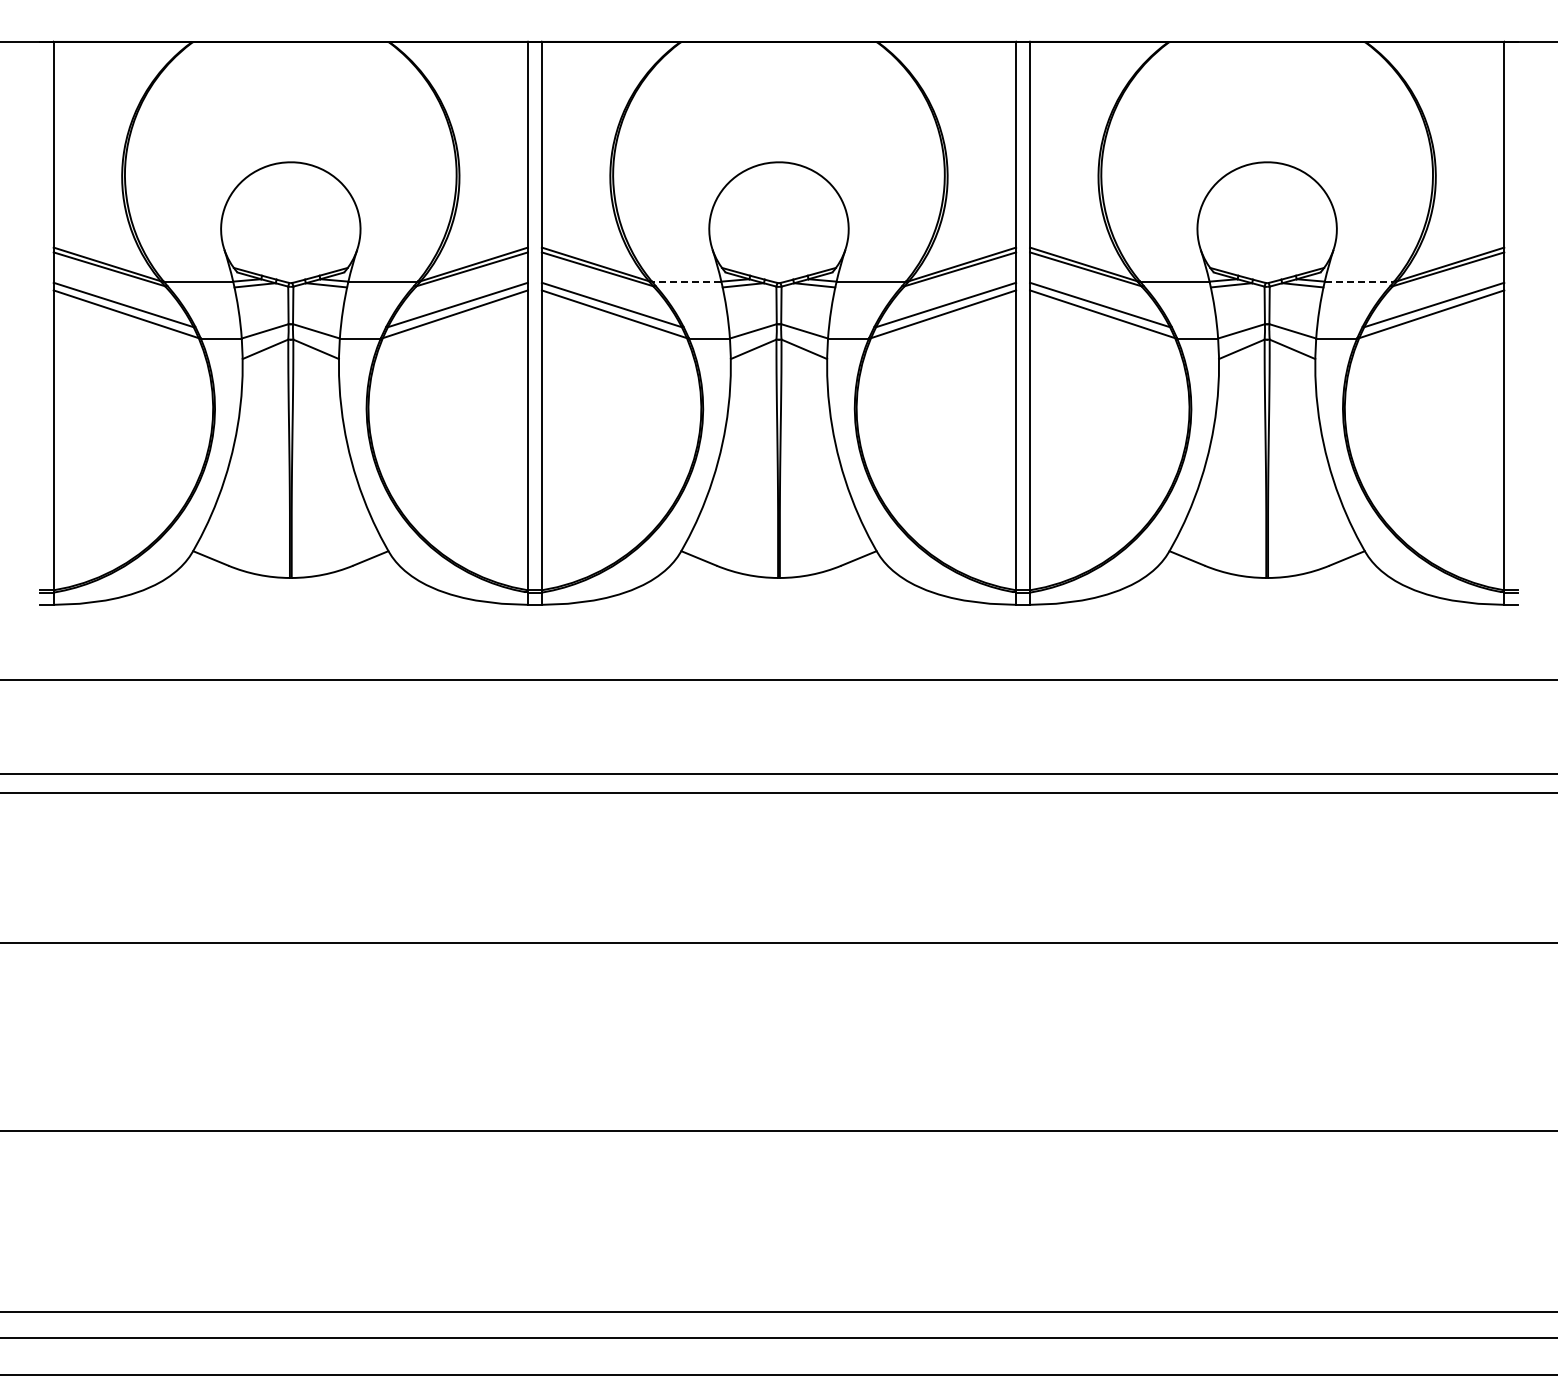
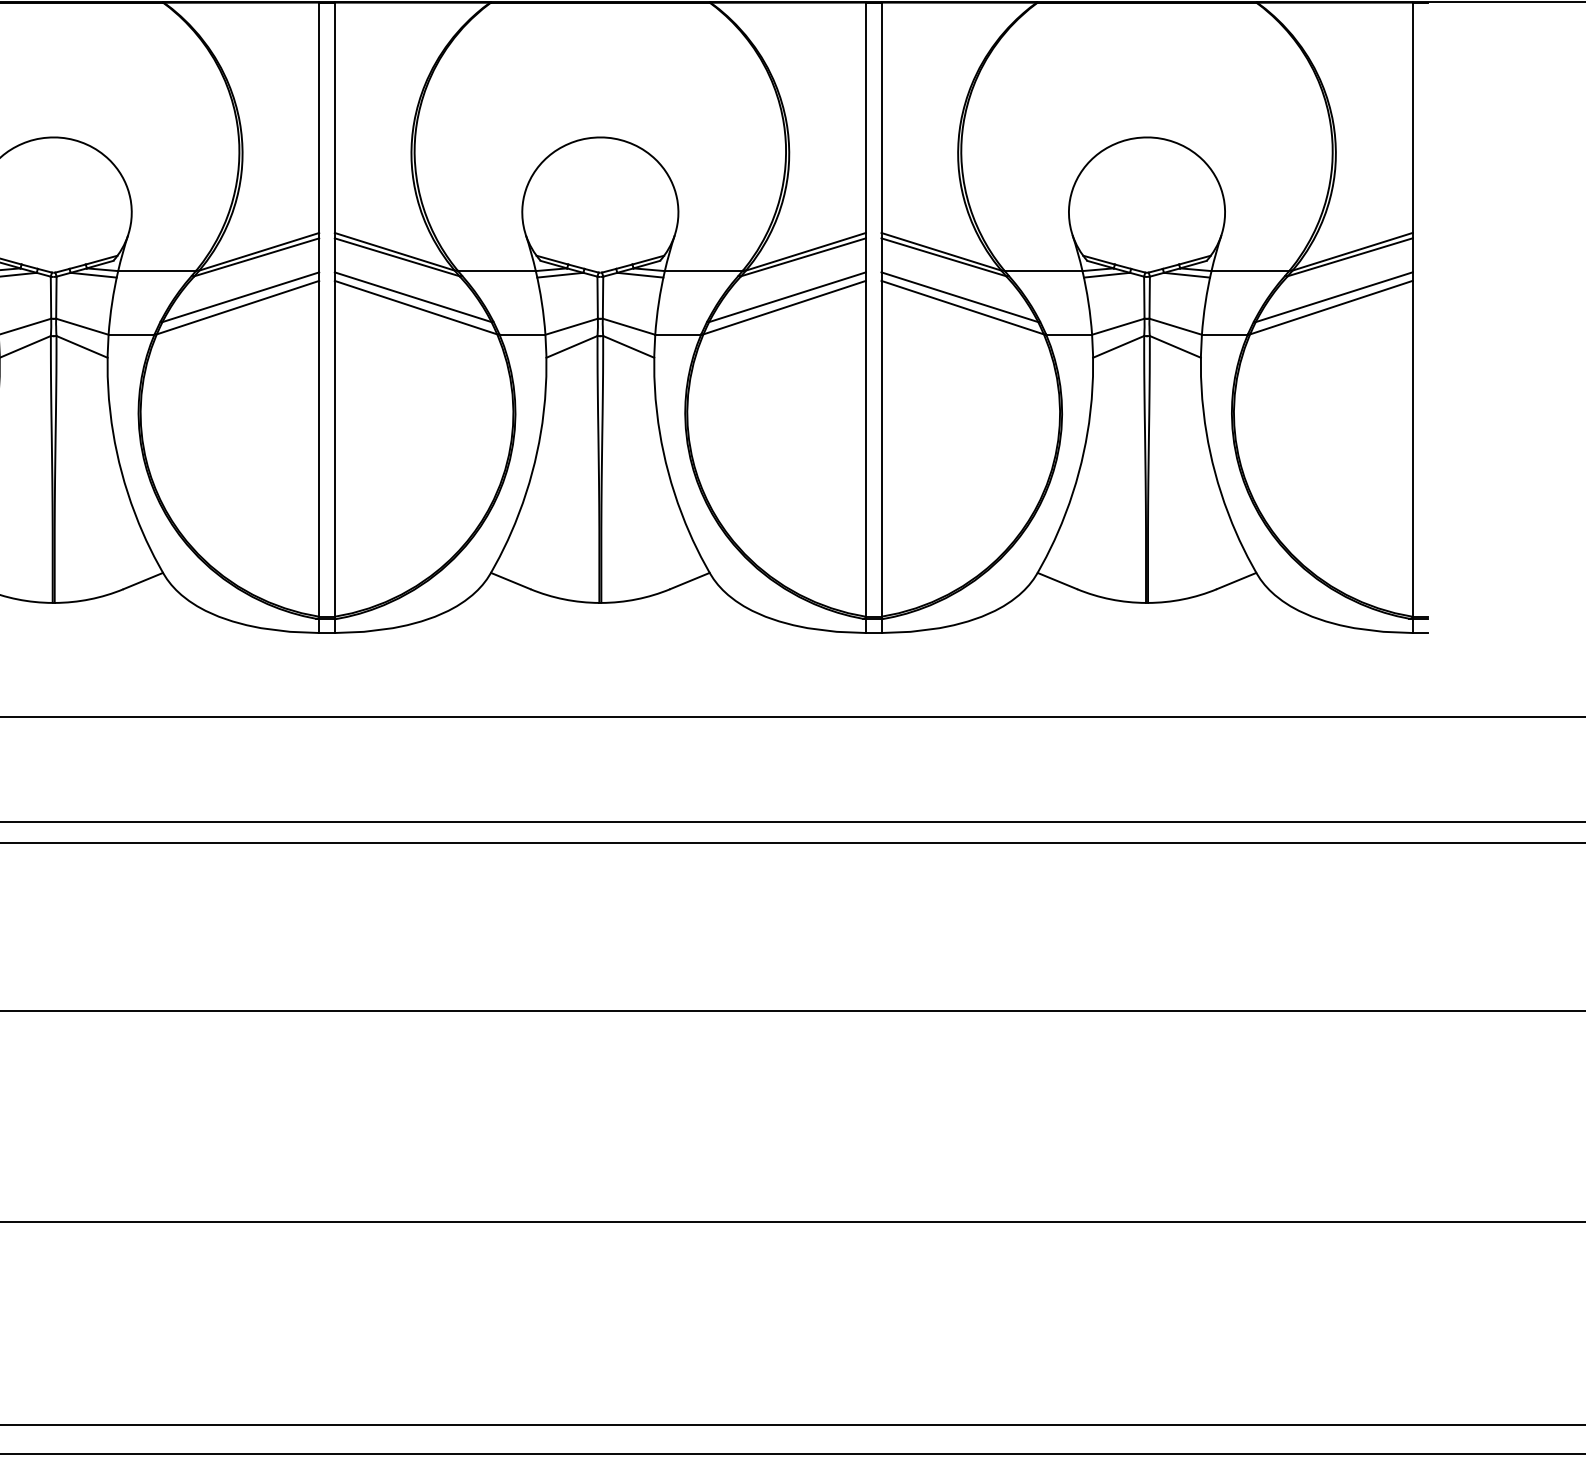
line: (686, 281) -> (496, 270), dashed -> solid
line: (1359, 281) -> (1250, 270), dashed -> solid

